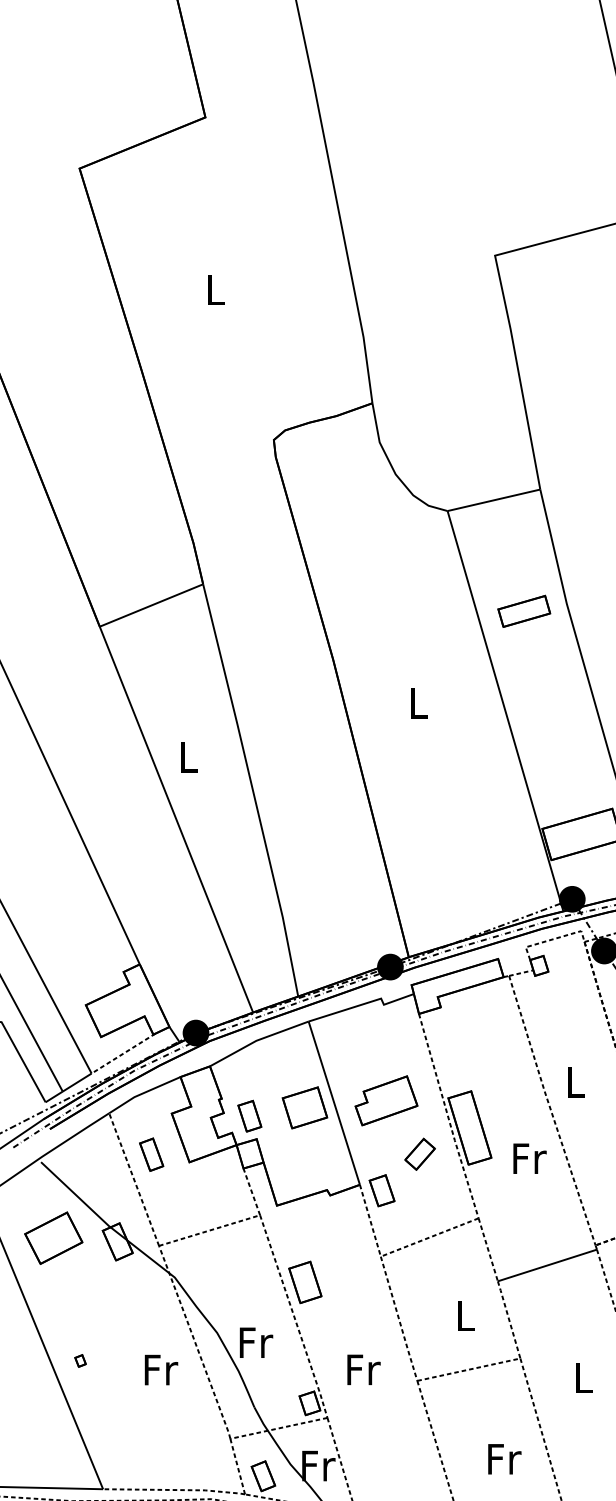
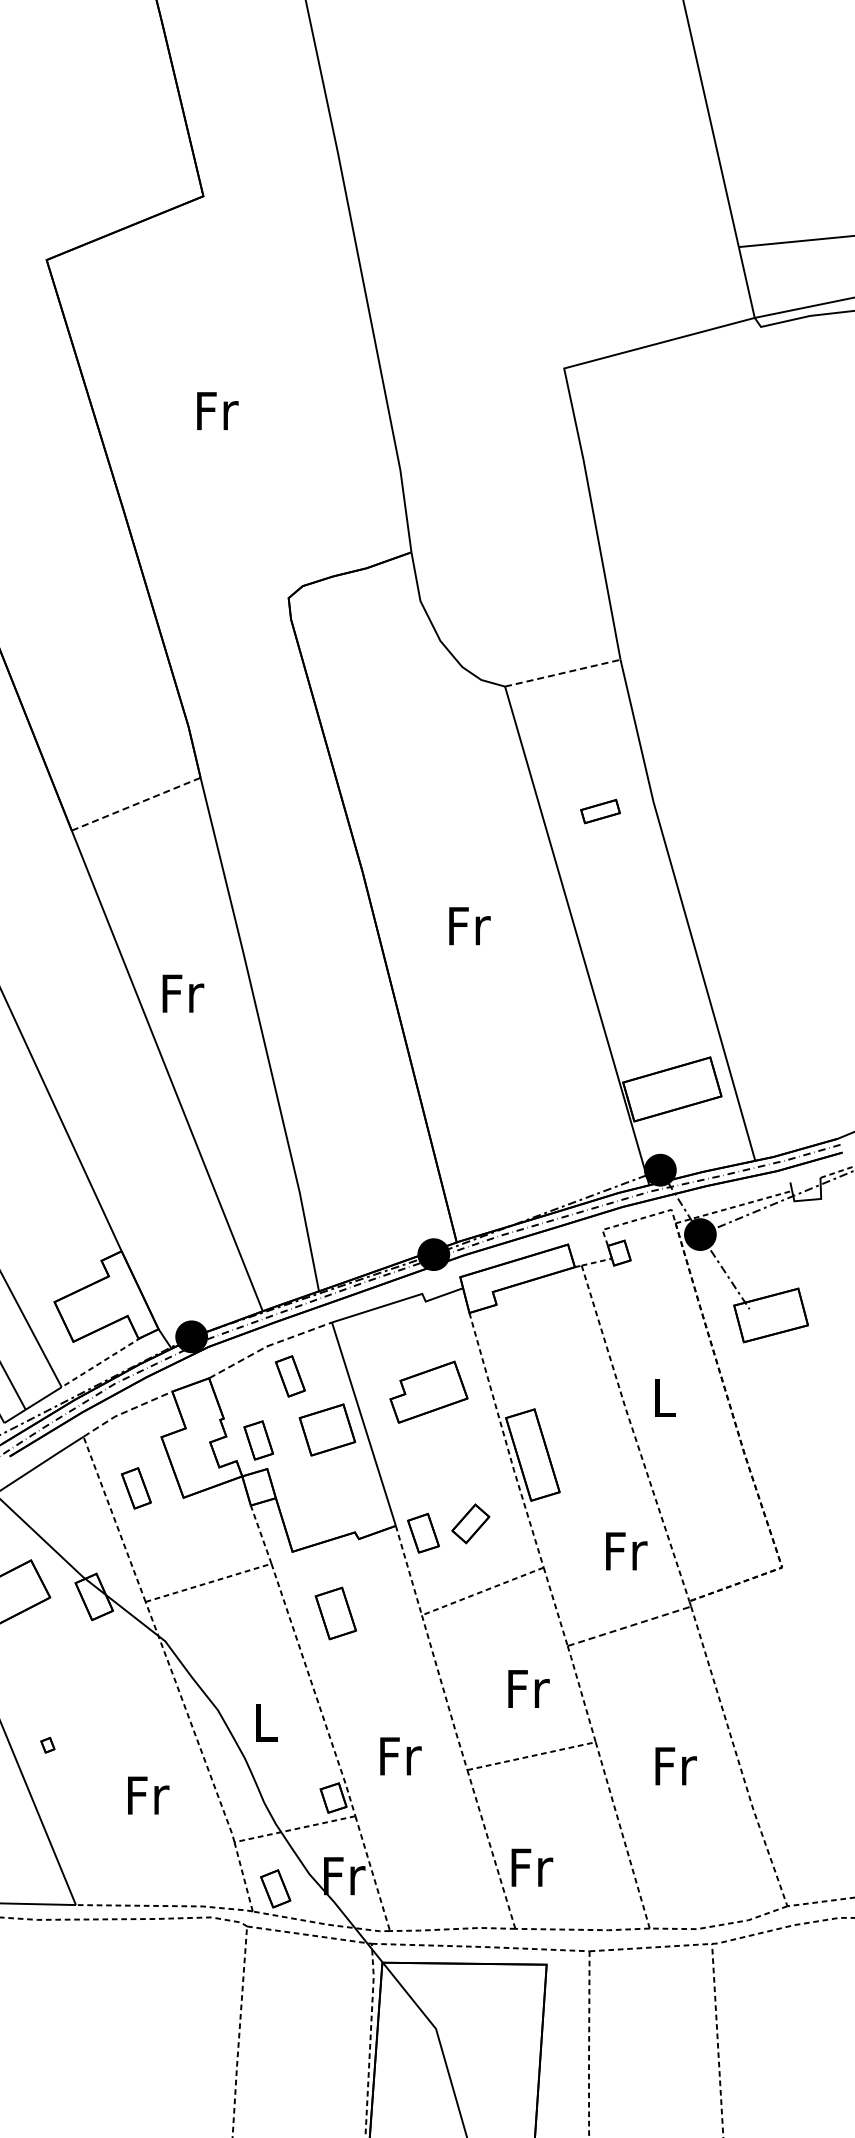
text: (216, 290) -> (217, 411), L -> Fr
line: (494, 500) -> (563, 673), solid -> dashed
line: (151, 605) -> (136, 804), solid -> dashed
part: (524, 611) -> (600, 811), size x0.6
text: (419, 703) -> (469, 926), L -> Fr
text: (189, 757) -> (183, 993), L -> Fr
line: (256, 1040) -> (267, 1346), solid -> dashed
part: (275, 1064) -> (290, 1376), added
line: (142, 1093) -> (125, 1411), solid -> dashed
part: (386, 1100) -> (428, 1391), moved
part: (419, 1154) -> (470, 1523), moved
text: (529, 1158) -> (626, 1551), moved
line: (547, 1265) -> (629, 1626), solid -> dashed
part: (305, 1282) -> (335, 1613), moved
text: (466, 1315) -> (528, 1688), L -> Fr
text: (256, 1342) -> (266, 1722), Fr -> L
text: (161, 1369) -> (148, 1795), moved
text: (584, 1378) -> (675, 1766), L -> Fr
text: (504, 1459) -> (532, 1867), moved

